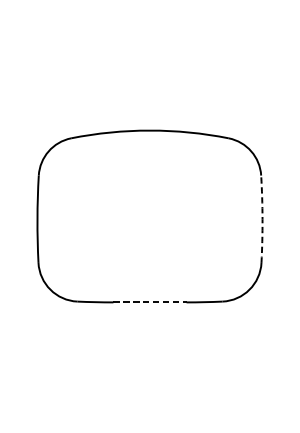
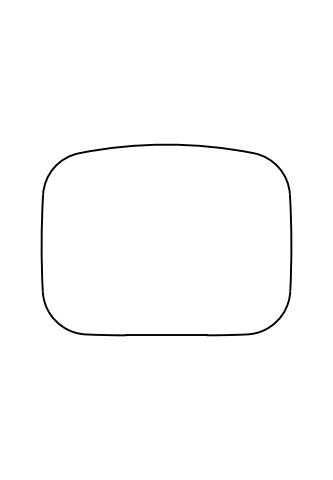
arc: (262, 219) -> (291, 243), dashed -> solid
line: (150, 302) -> (166, 335), dashed -> solid

